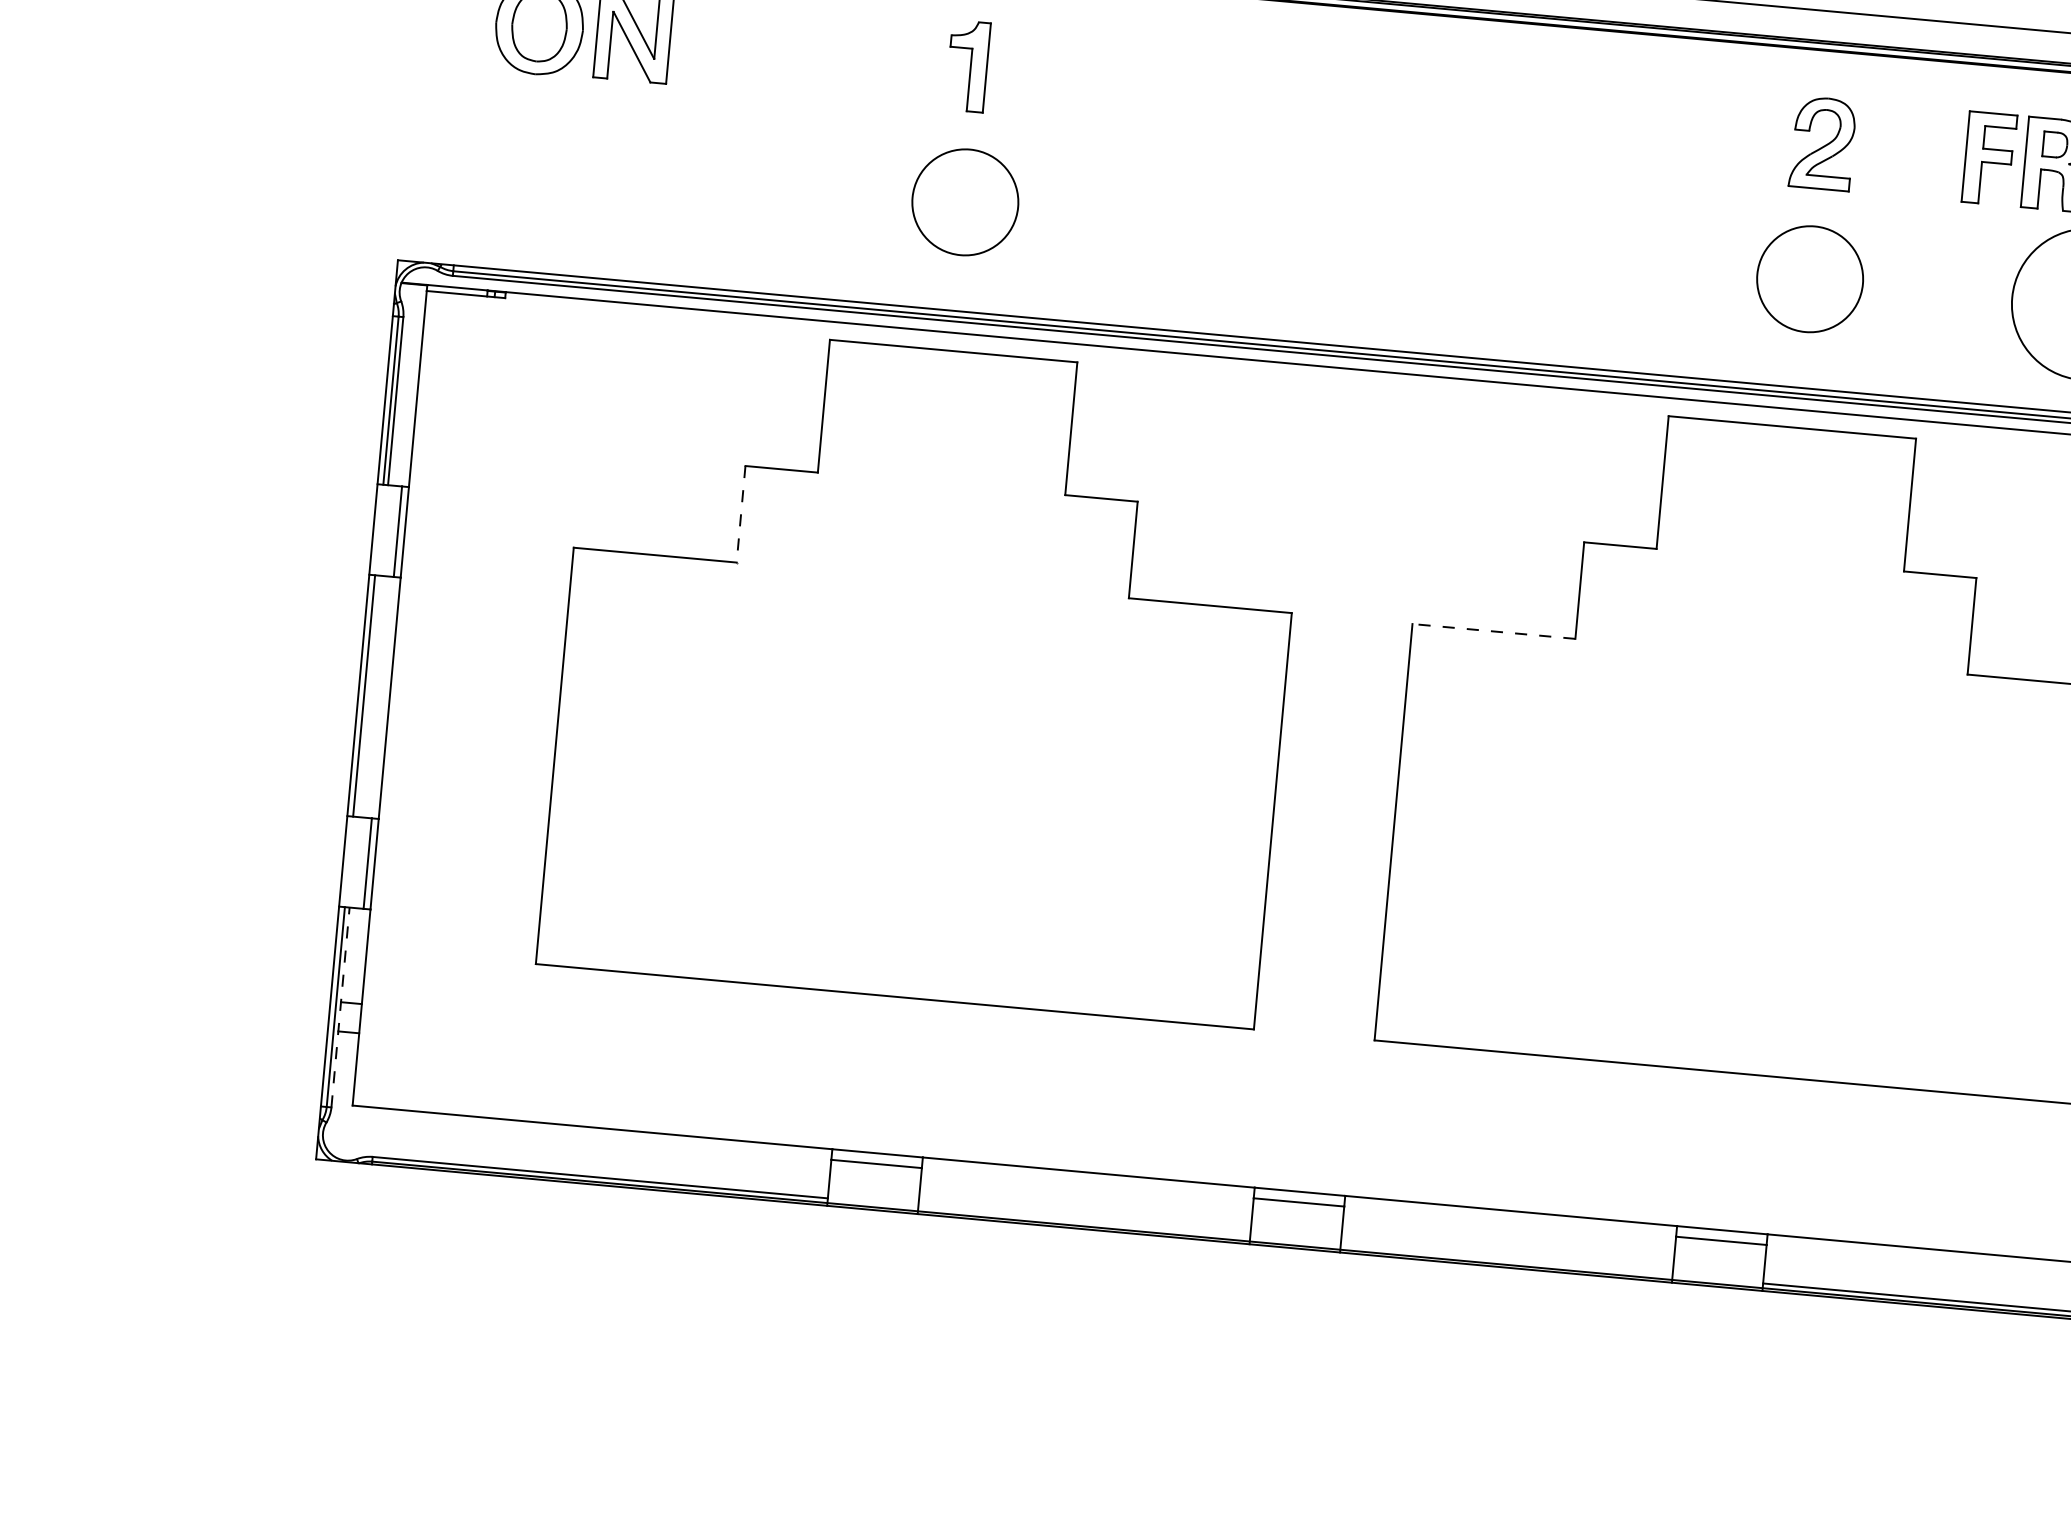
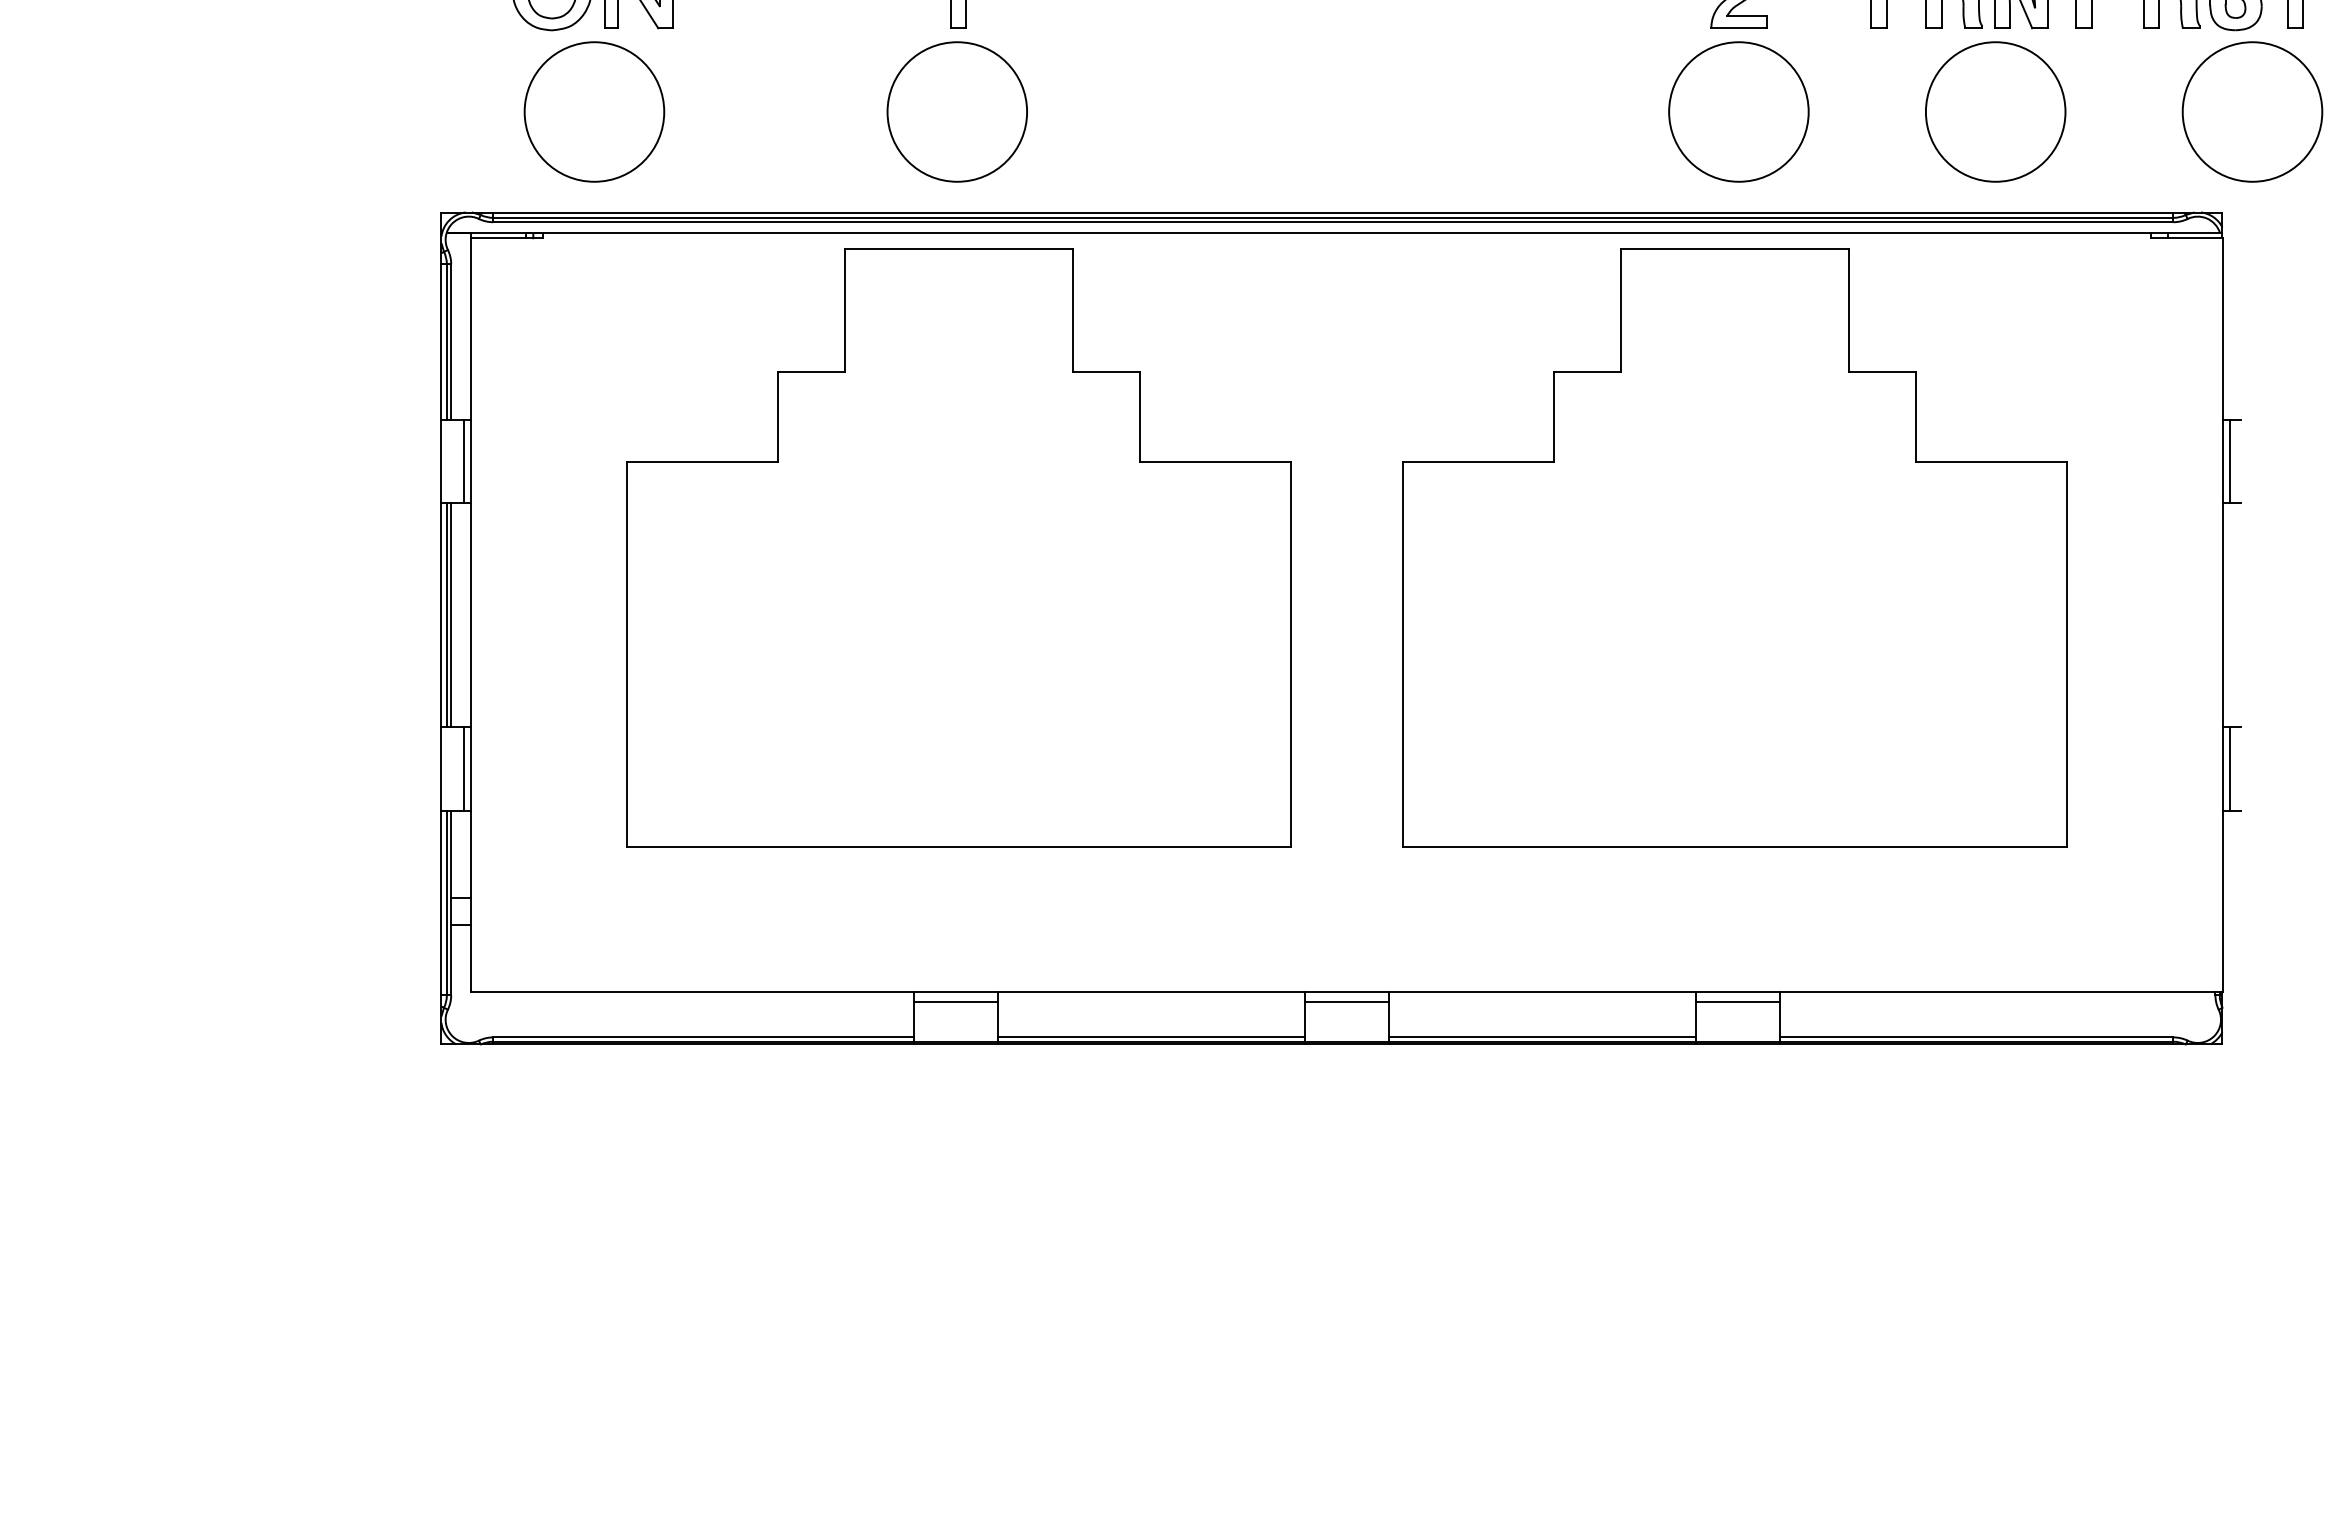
circle: (573, 166) -> (594, 111), added
circle: (965, 201) -> (957, 111), size x1.43
circle: (1809, 278) -> (1738, 111), size x1.43
line: (741, 513) -> (777, 416), dashed -> solid
line: (1493, 631) -> (1477, 461), dashed -> solid
line: (369, 695) -> (451, 614), added
line: (340, 1007) -> (451, 902), dashed -> solid
line: (1084, 1221) -> (1151, 1037), added
line: (1505, 1260) -> (1541, 1037), added

